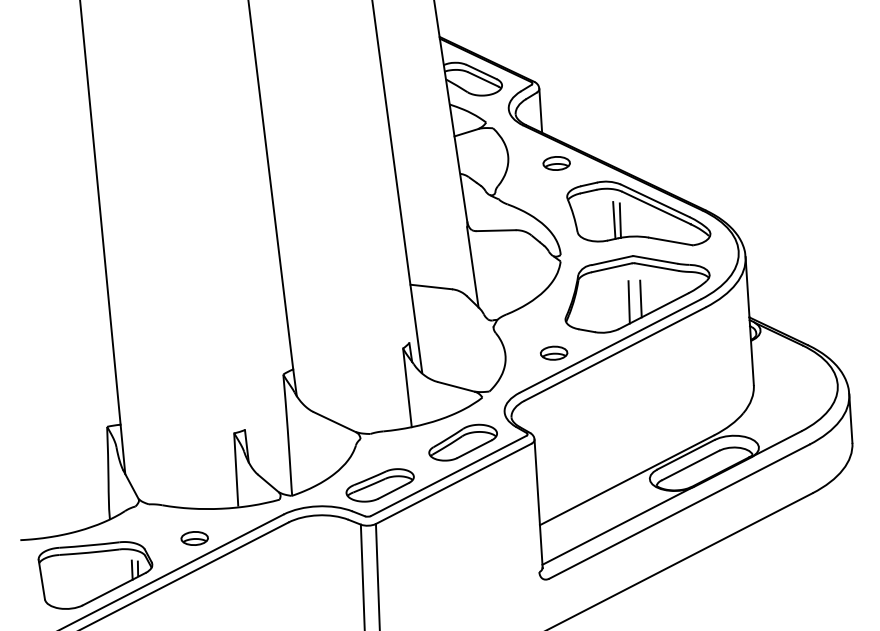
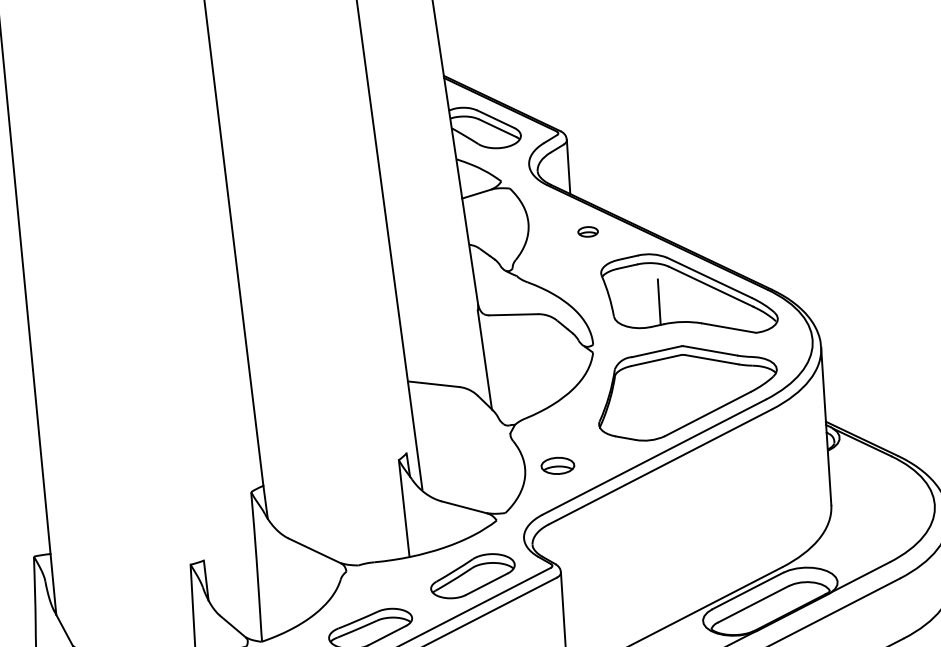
part: (556, 163) -> (588, 231), size x0.6
line: (619, 220) -> (665, 302), removed
line: (640, 298) -> (691, 398), removed
line: (628, 302) -> (676, 403), removed
part: (554, 352) -> (558, 464), moved

